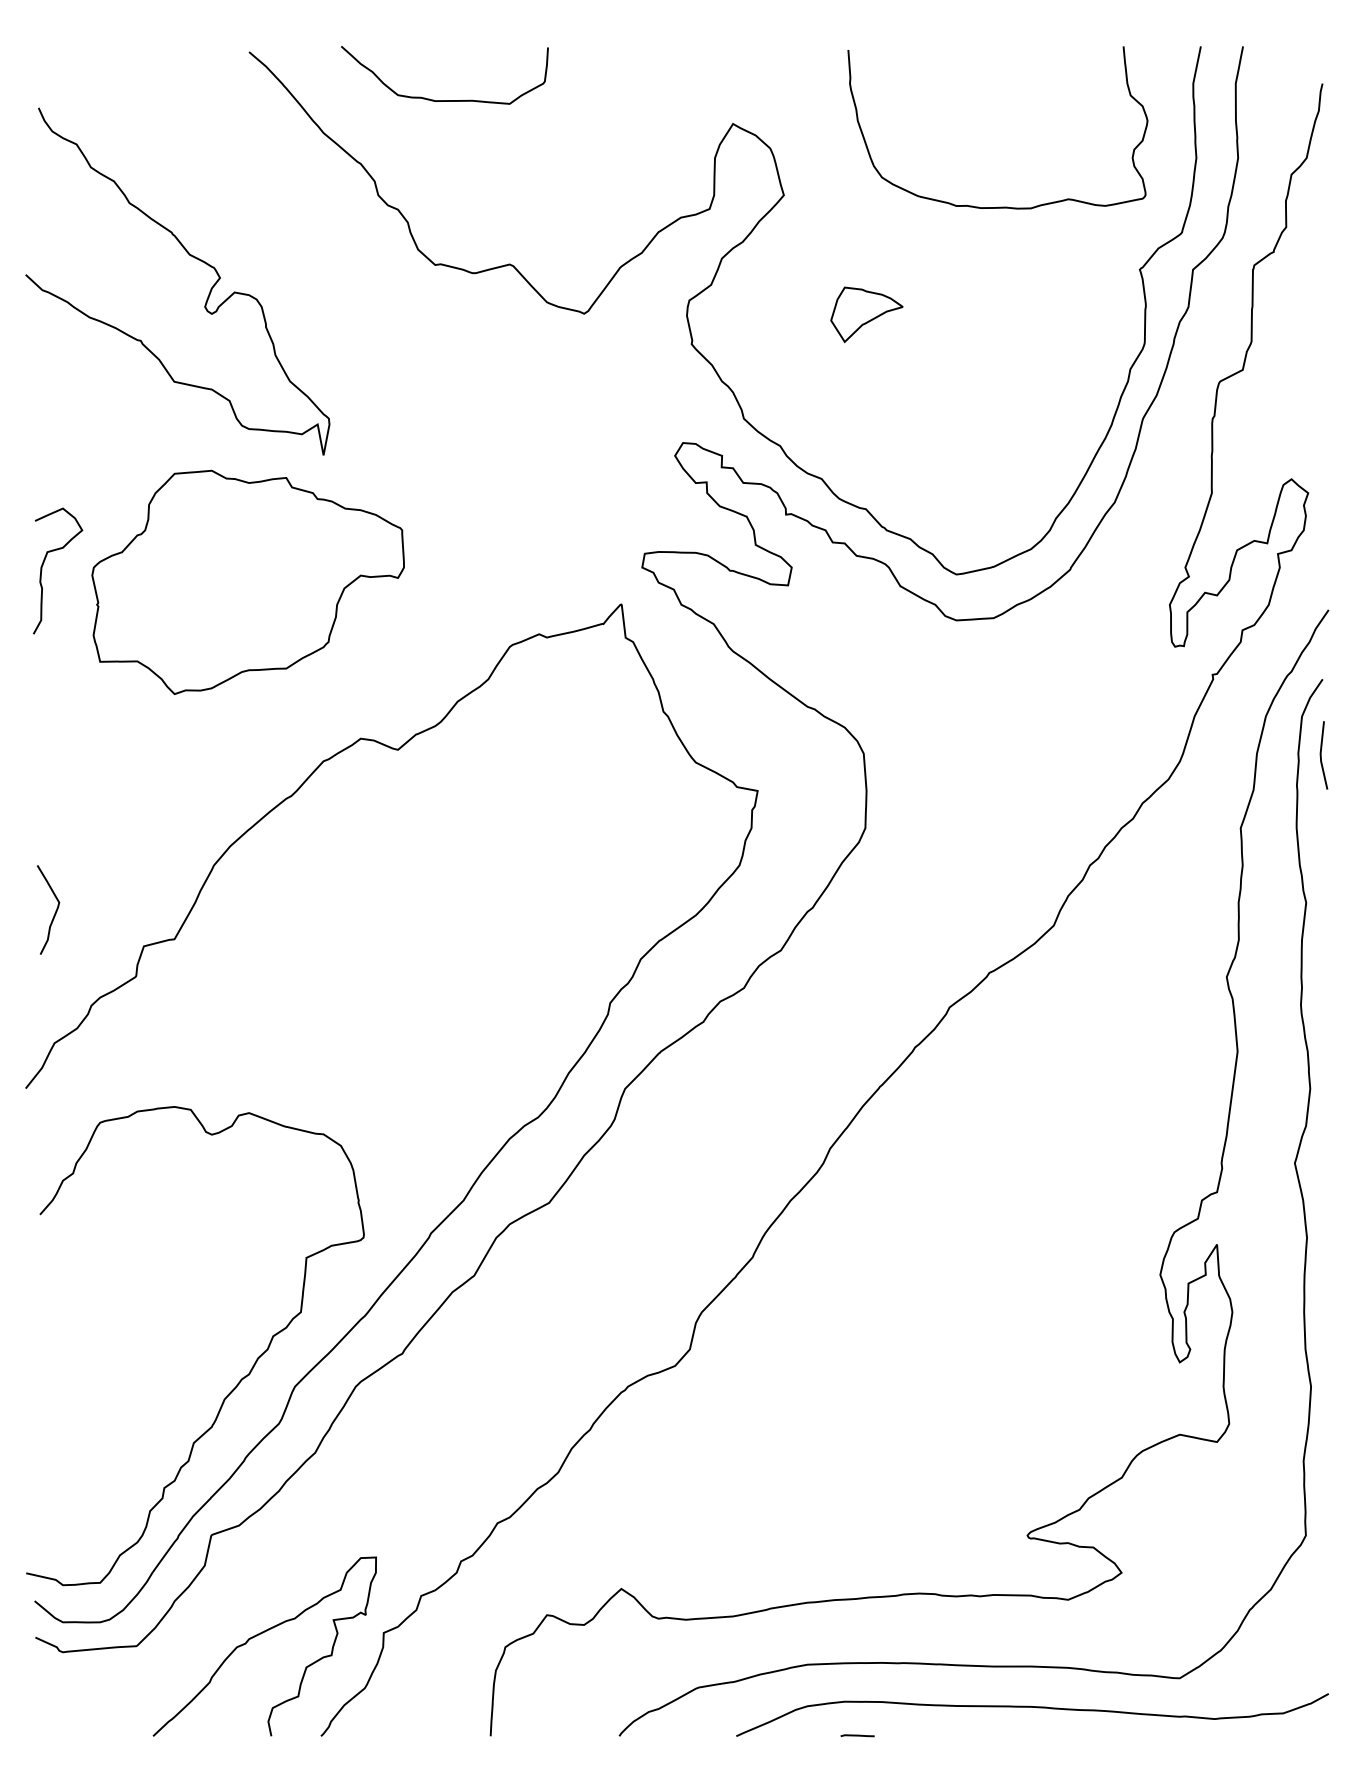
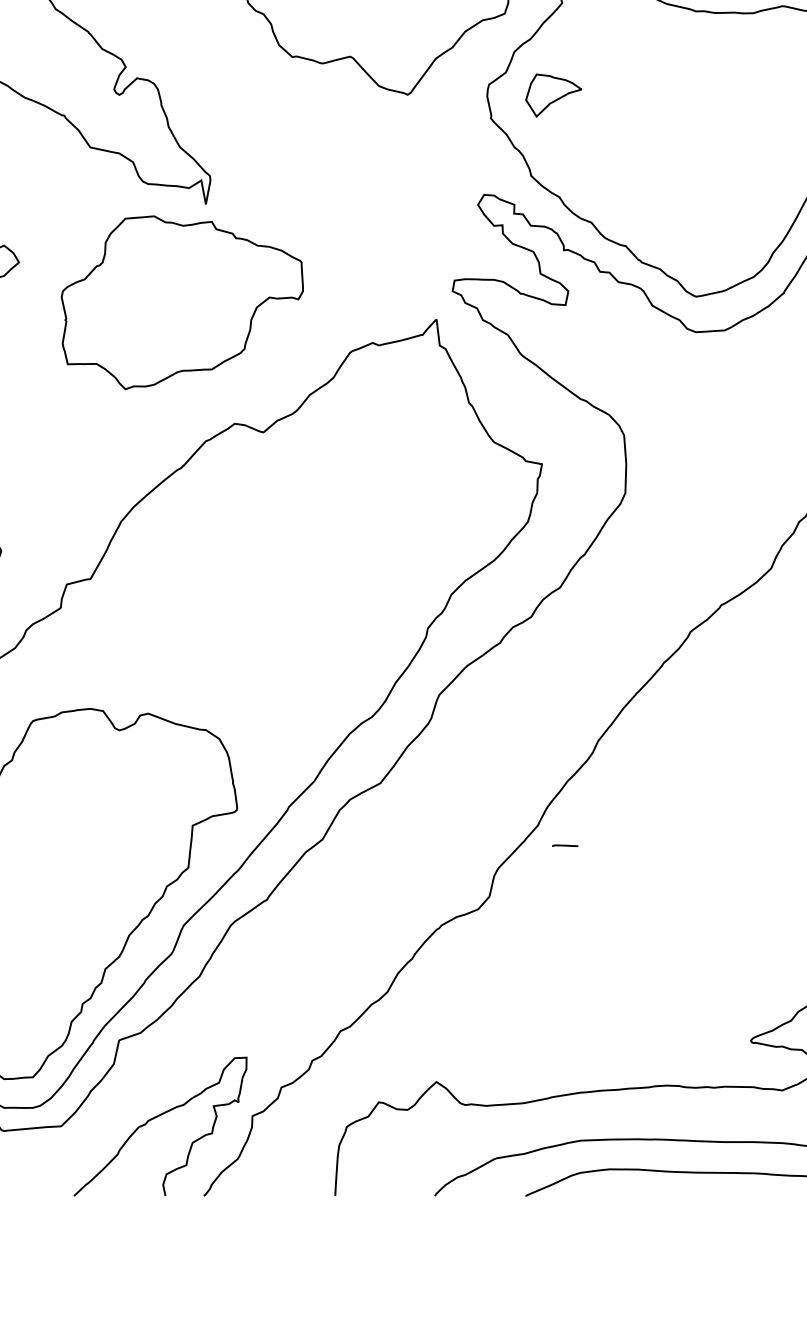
part: (866, 314) -> (553, 95), moved
part: (247, 582) -> (181, 302), moved
line: (857, 1735) -> (565, 845), moved

